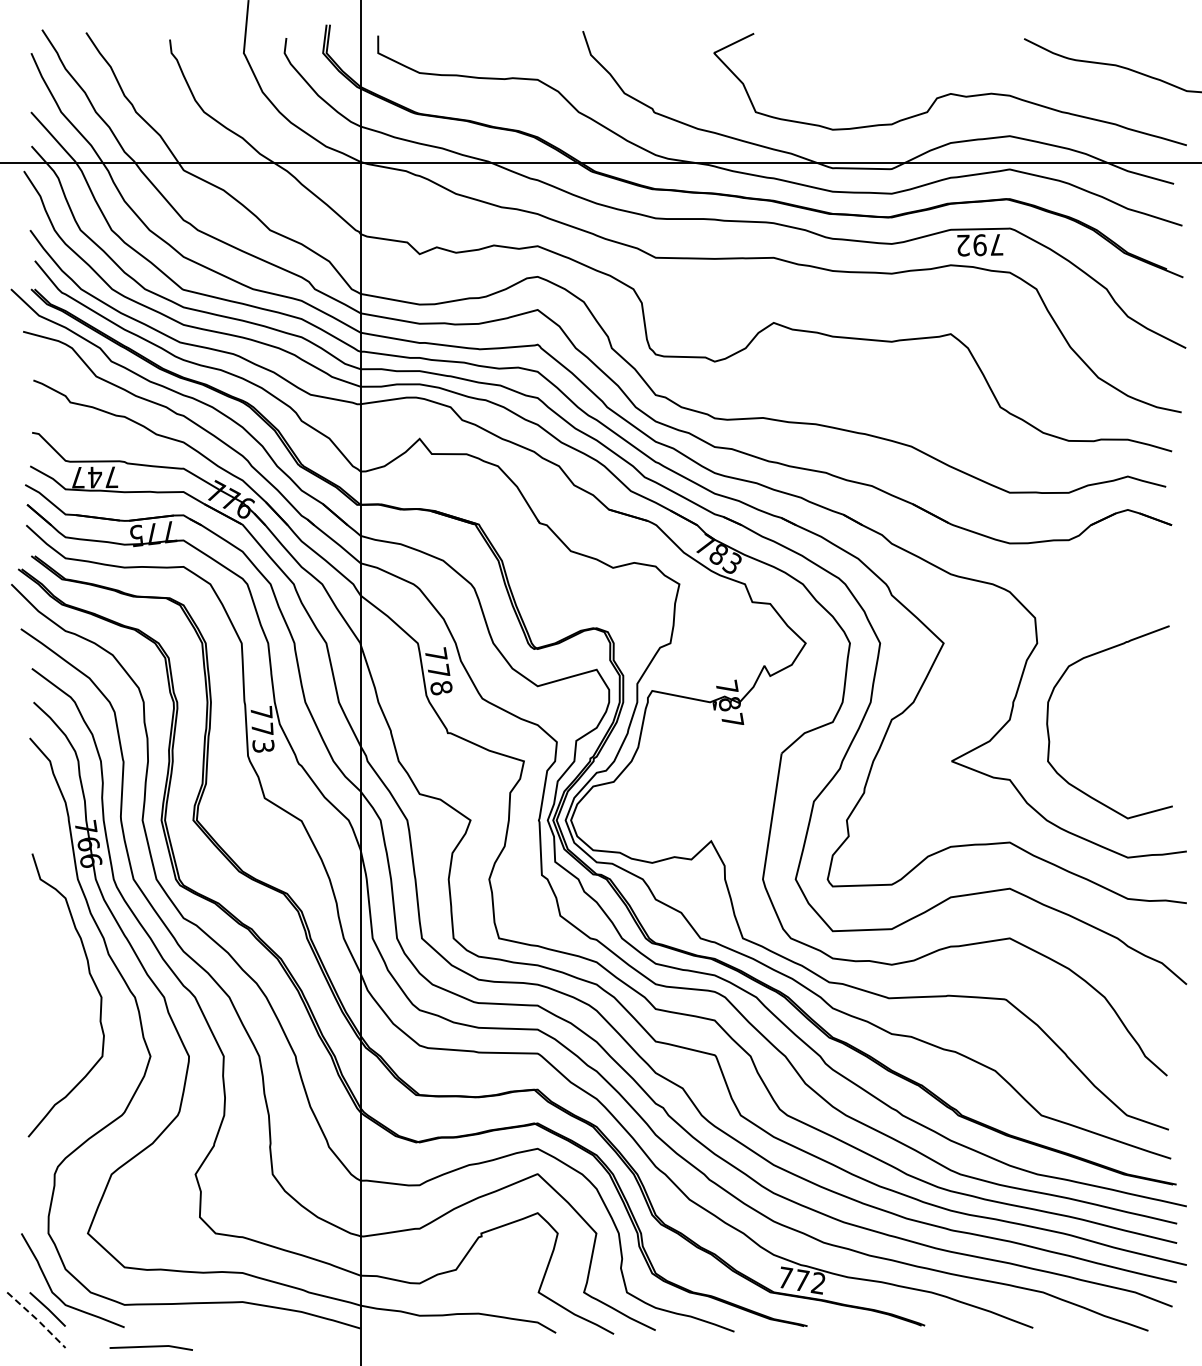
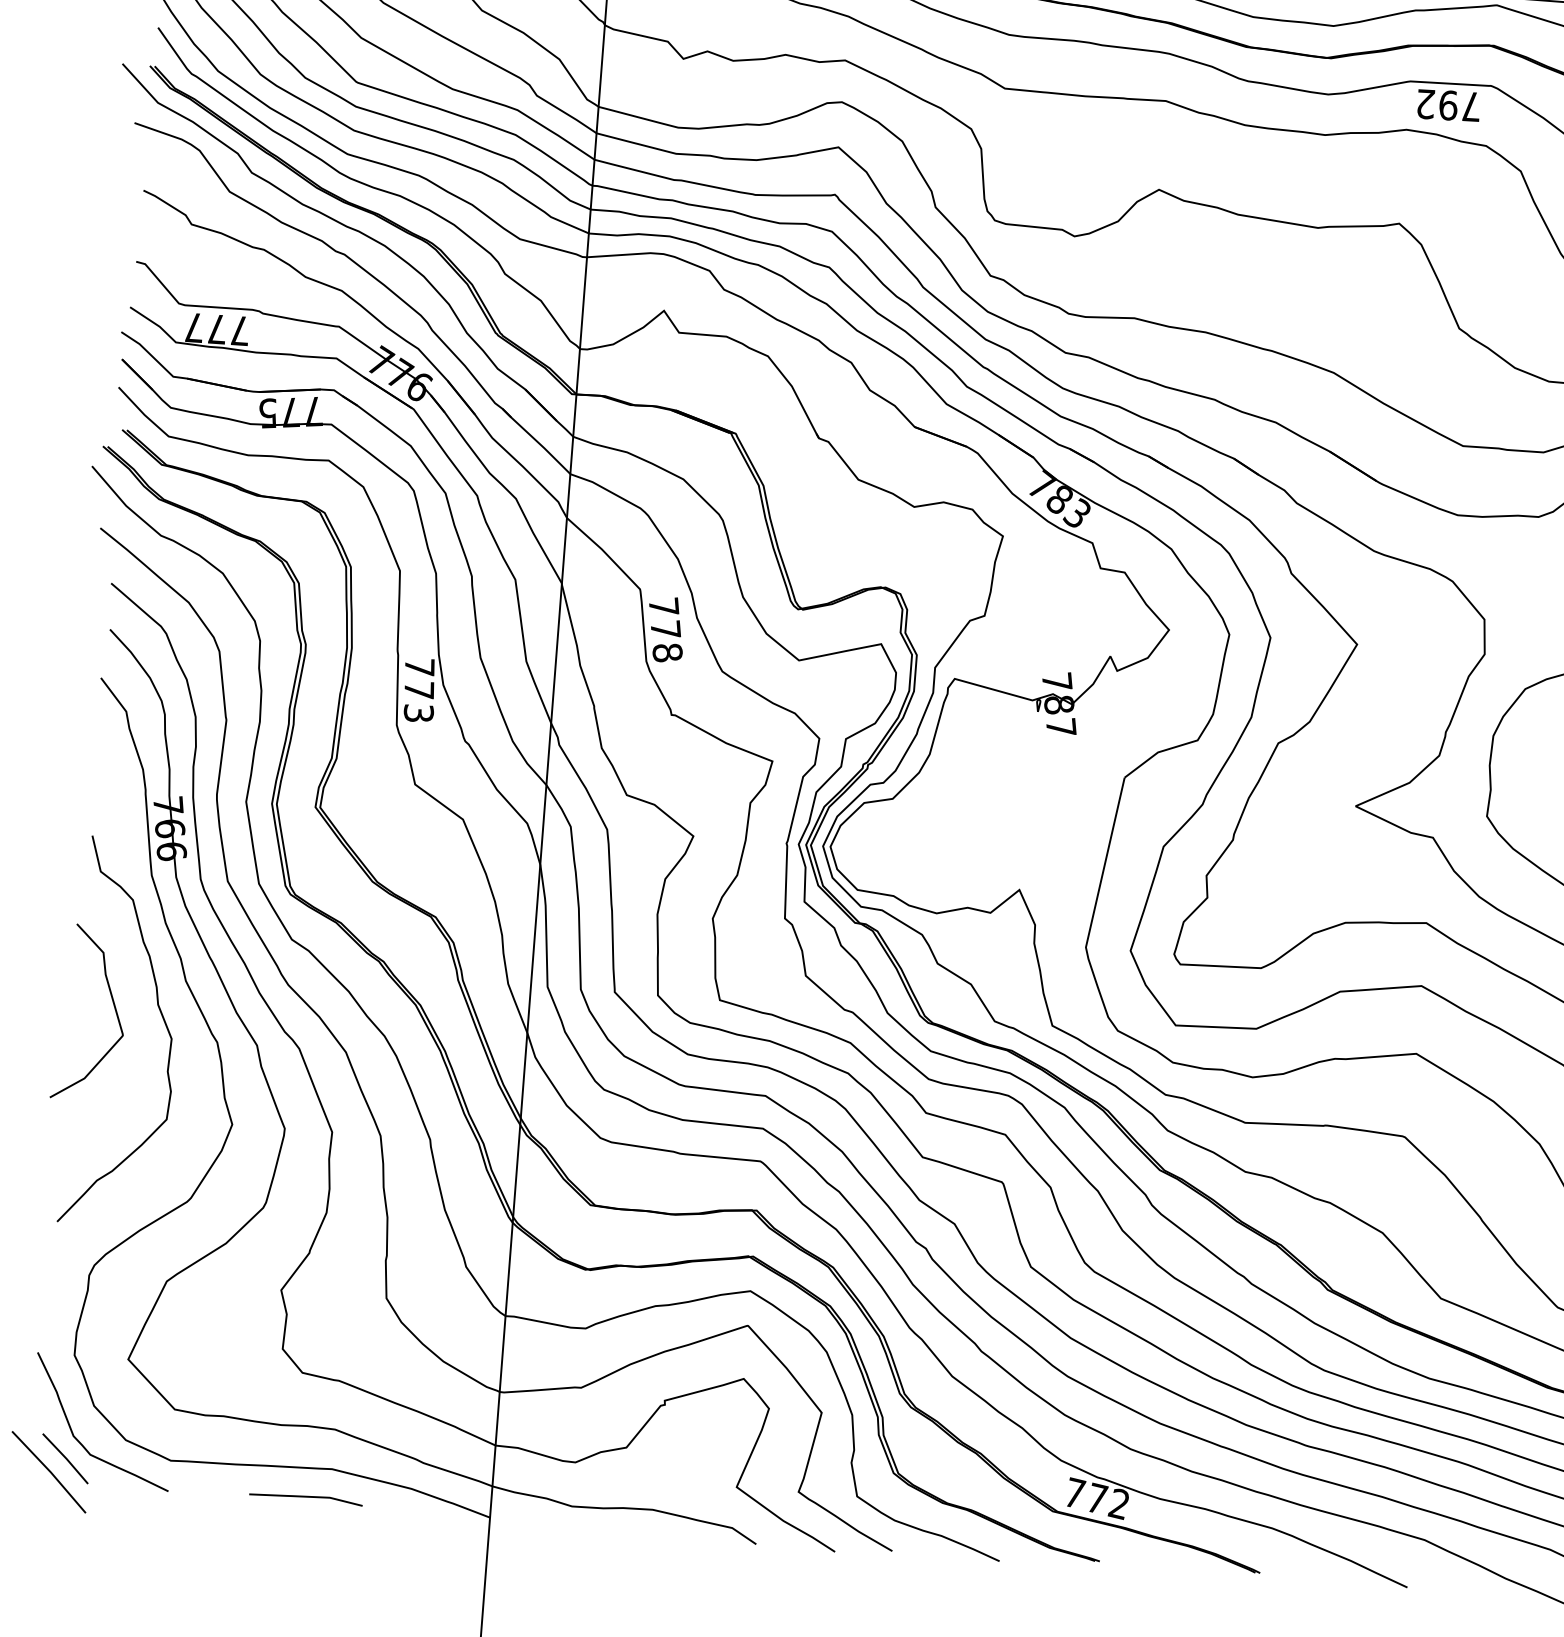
text: (95, 477) -> (217, 329), 747 -> 777
curve: (56, 975) -> (112, 1004), added
line: (37, 1320) -> (50, 1472), dashed -> solid
line: (150, 1347) -> (305, 1497), moved

